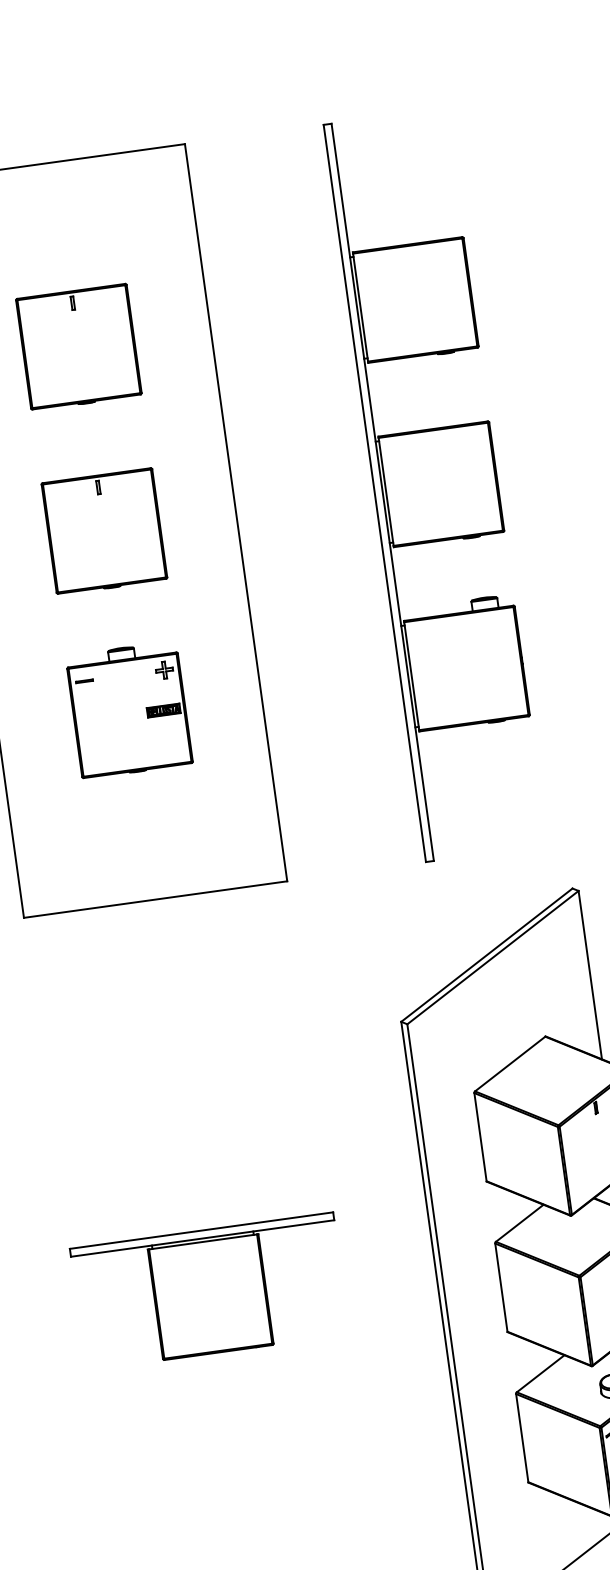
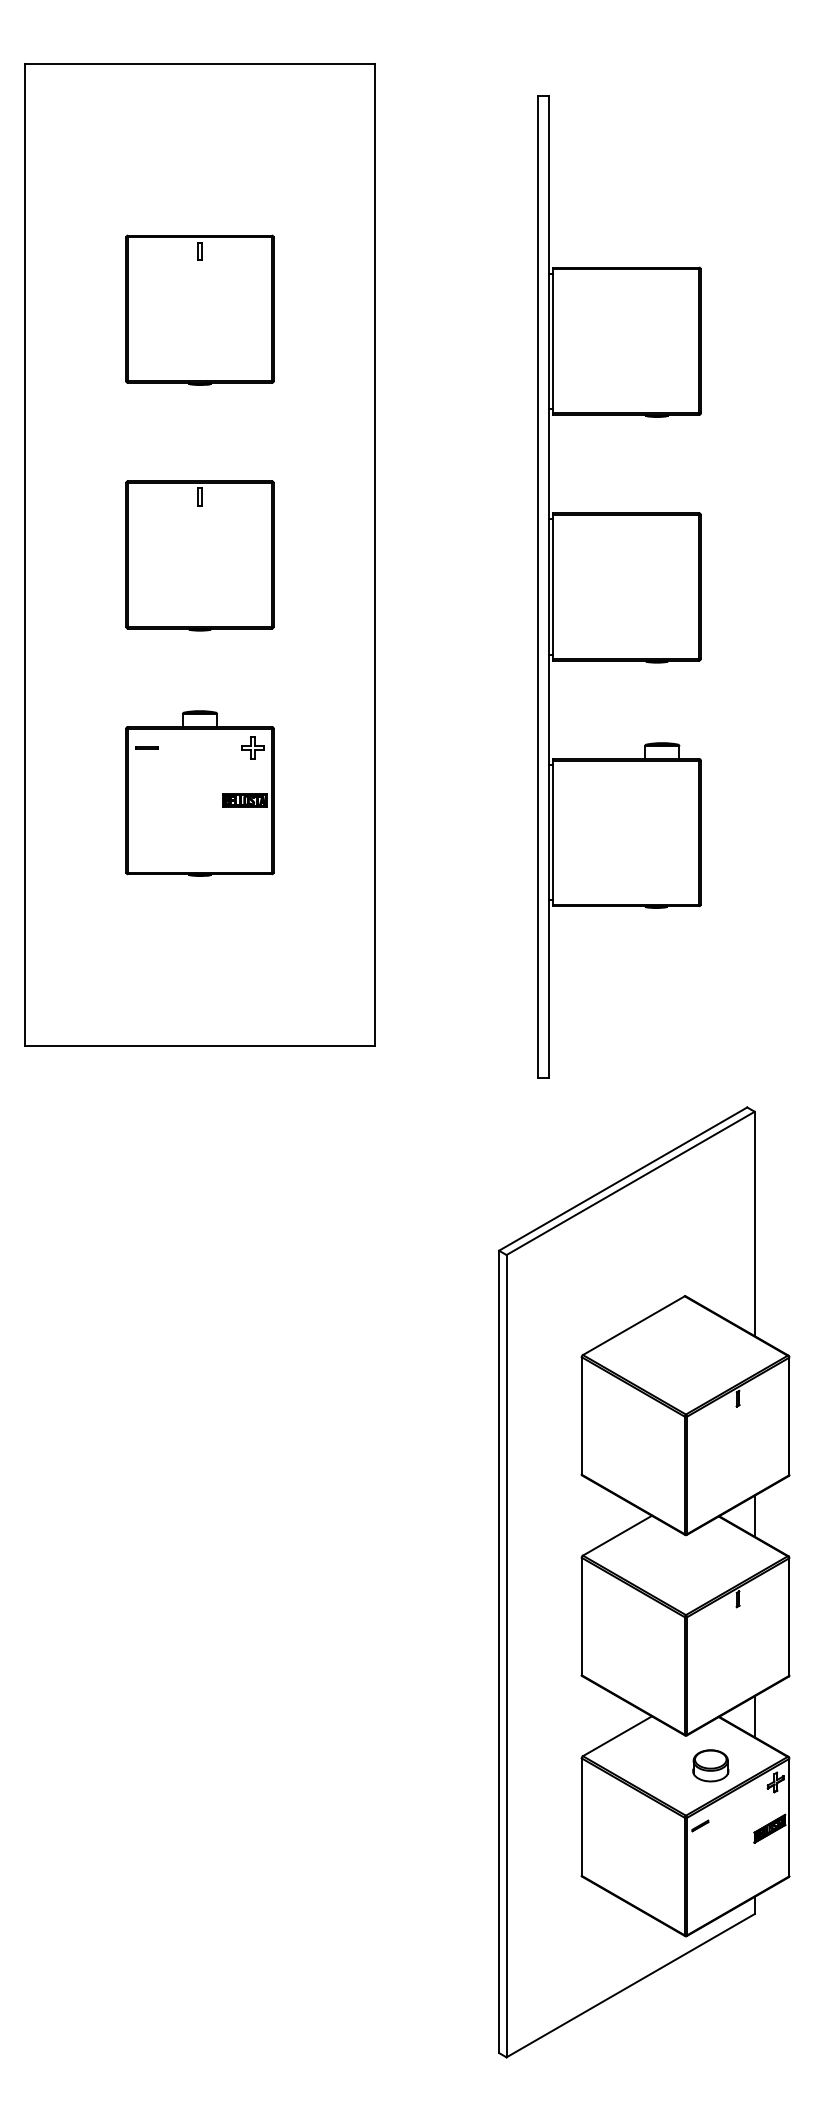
part: (435, 484) -> (619, 586), moved
part: (209, 1291) -> (199, 1568), removed

